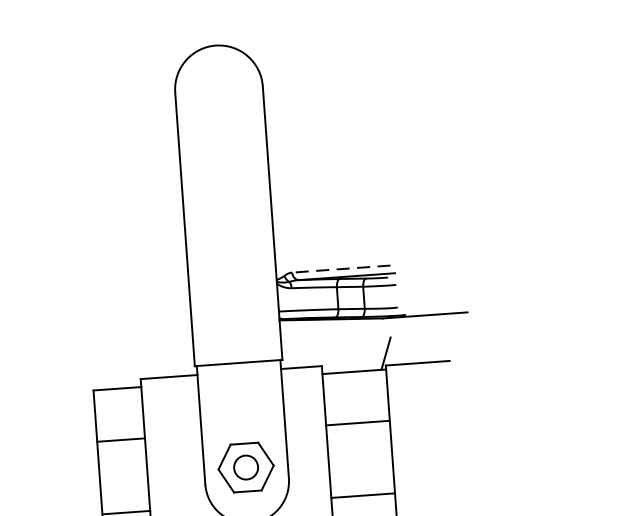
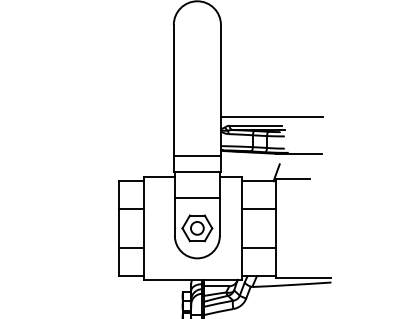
line: (368, 249) -> (271, 116), added
line: (340, 268) -> (255, 125), dashed -> solid
line: (234, 332) -> (196, 155), added
line: (240, 412) -> (196, 198), added

